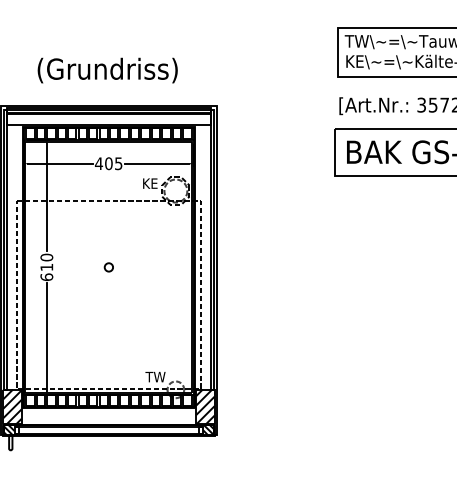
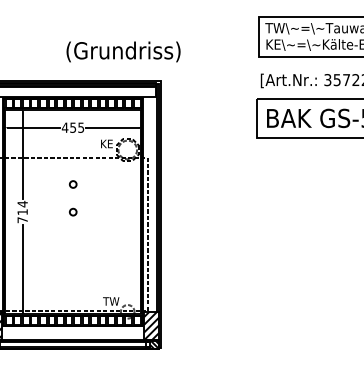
text: (107, 70) -> (123, 51), moved
text: (108, 163) -> (72, 127), 405 -> 455
circle: (108, 233) -> (72, 184), added
text: (46, 267) -> (22, 212), 610 -> 714

